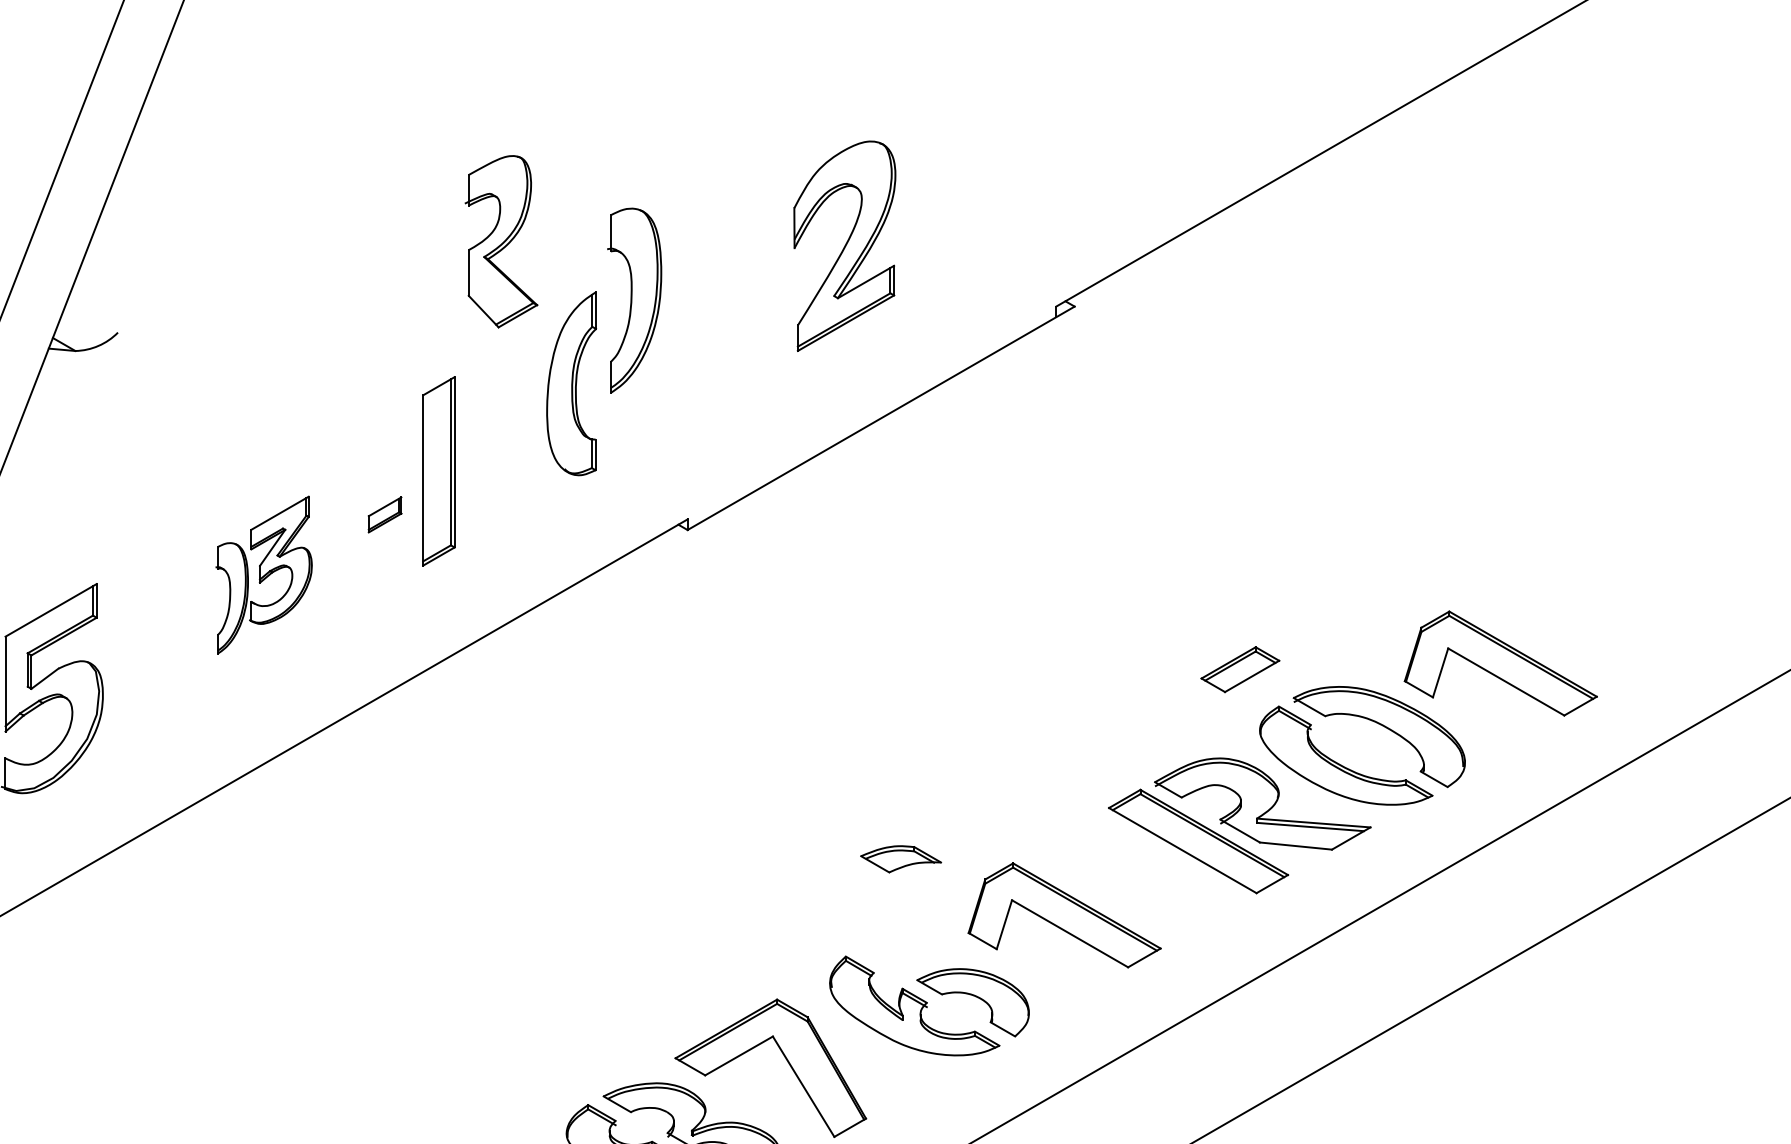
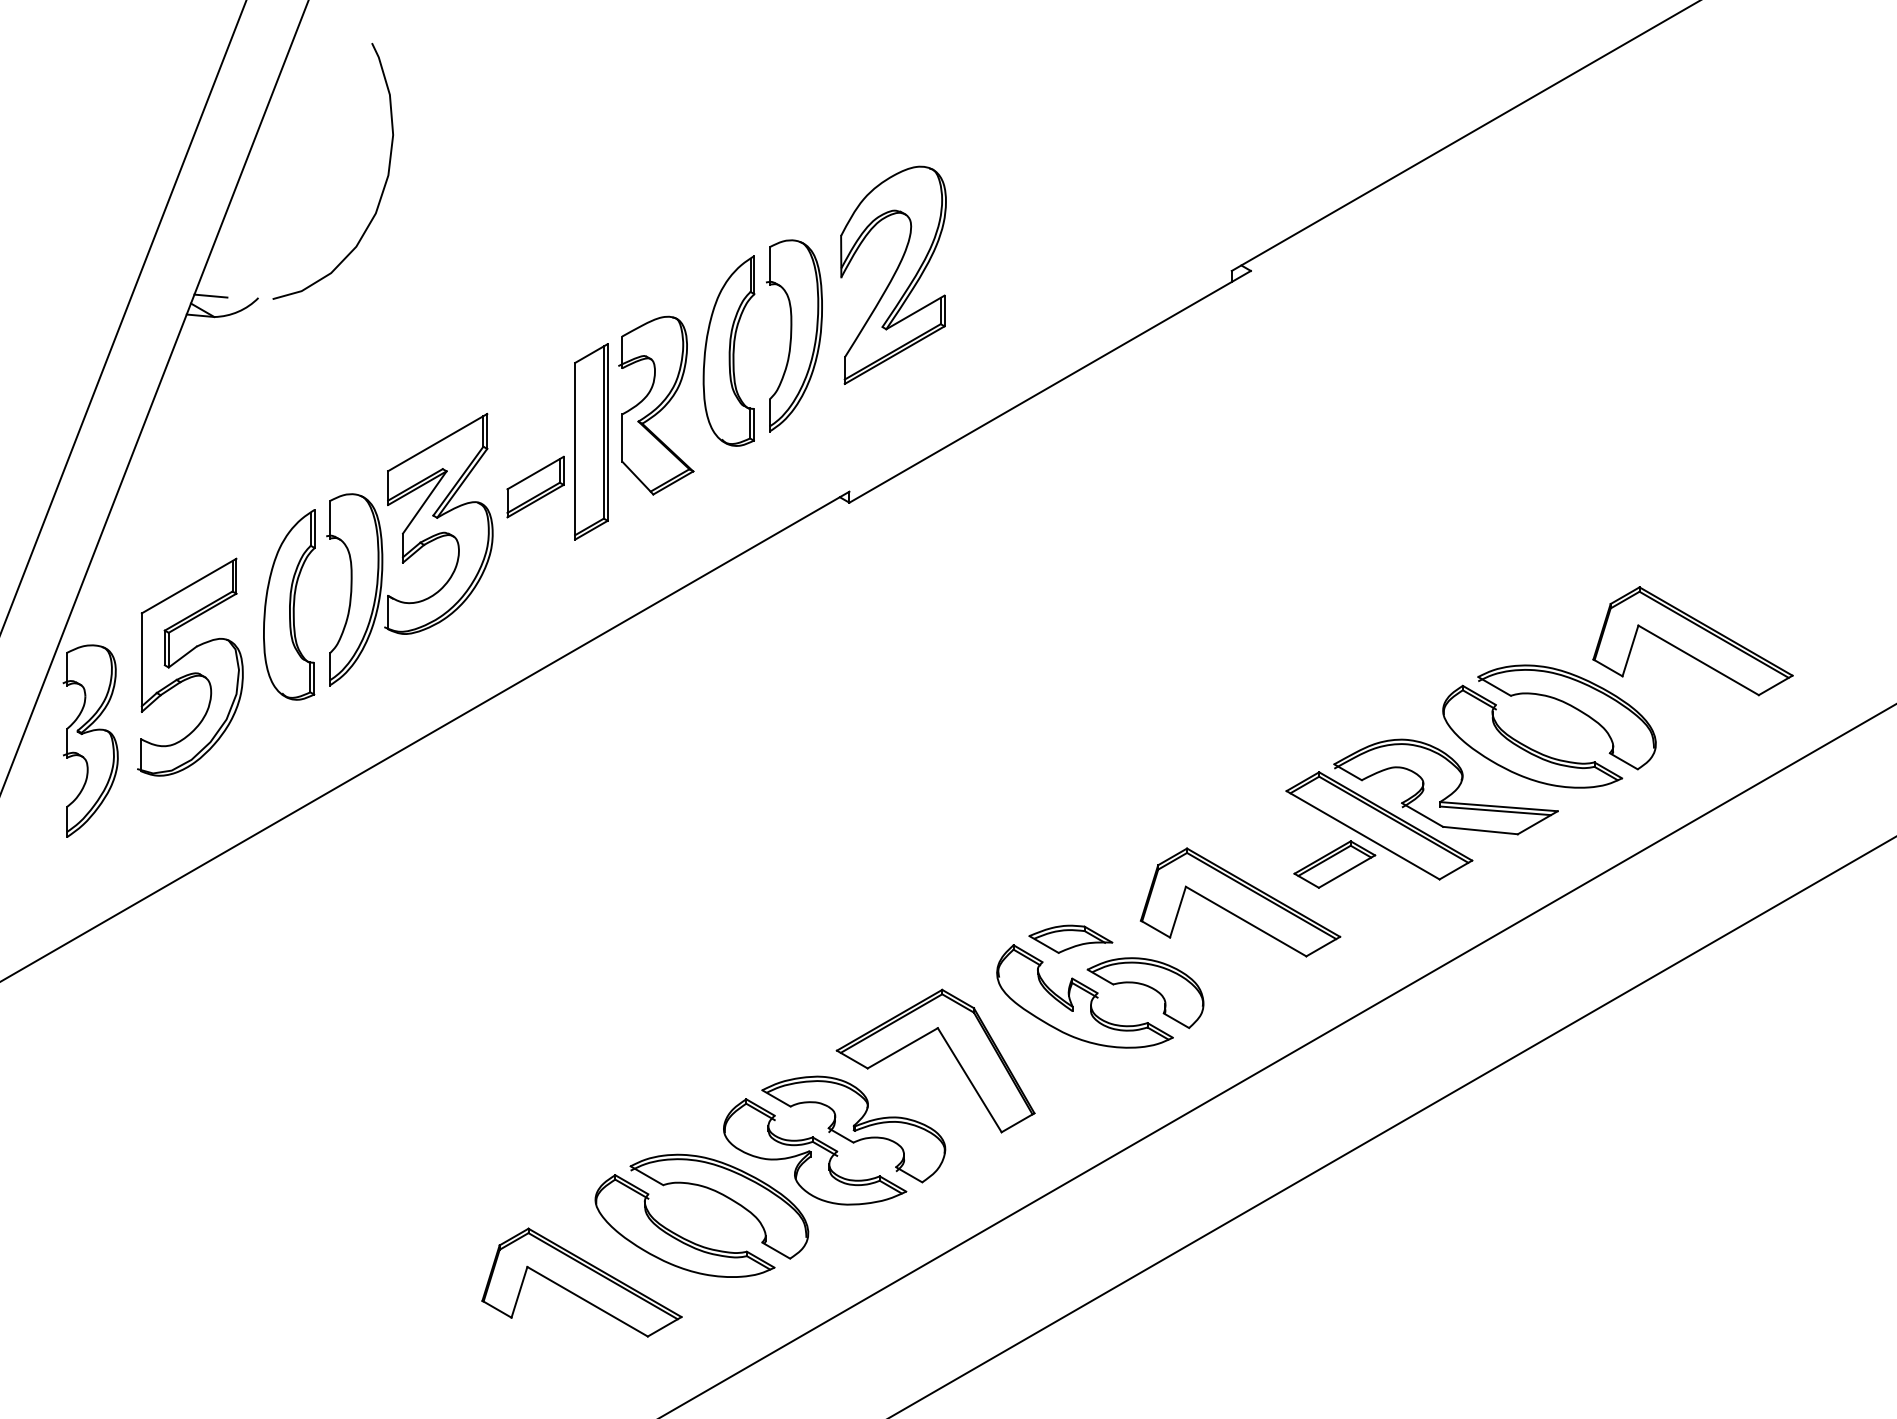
curve: (237, 228) -> (382, 189), added
part: (501, 241) -> (656, 405), moved
part: (844, 245) -> (893, 274), moved
part: (634, 300) -> (794, 335), moved
line: (71, 330) -> (210, 295), added
part: (385, 514) -> (535, 486), size x1.67
part: (263, 575) -> (409, 549), size x1.67
part: (147, 628) -> (289, 604), added
part: (1240, 669) -> (1334, 864), moved
part: (900, 858) -> (1070, 938), moved

